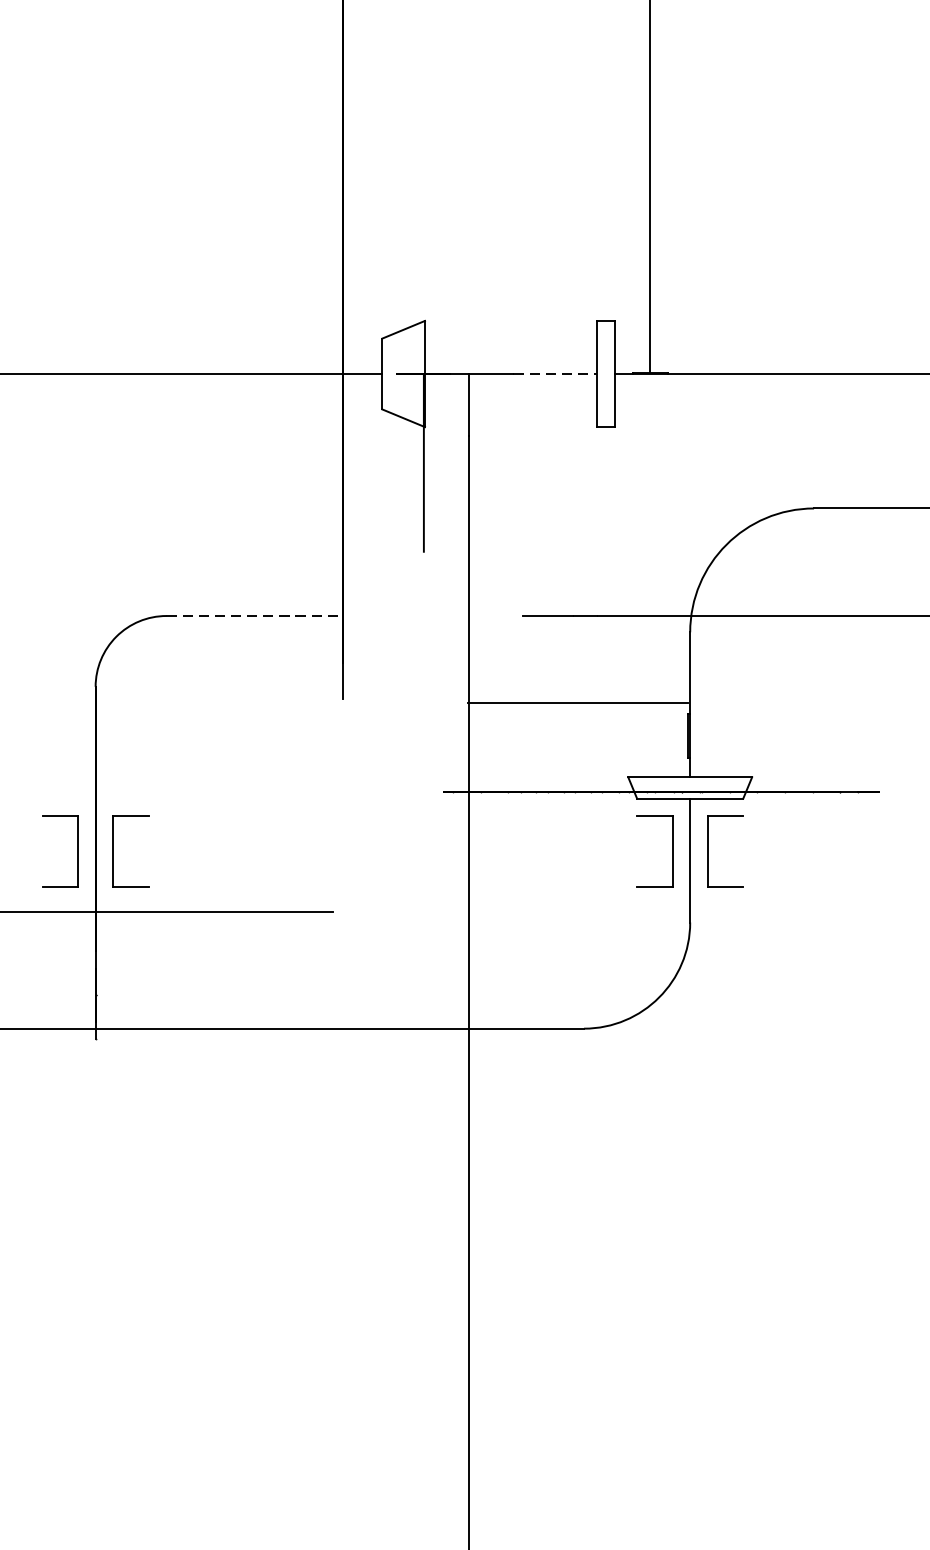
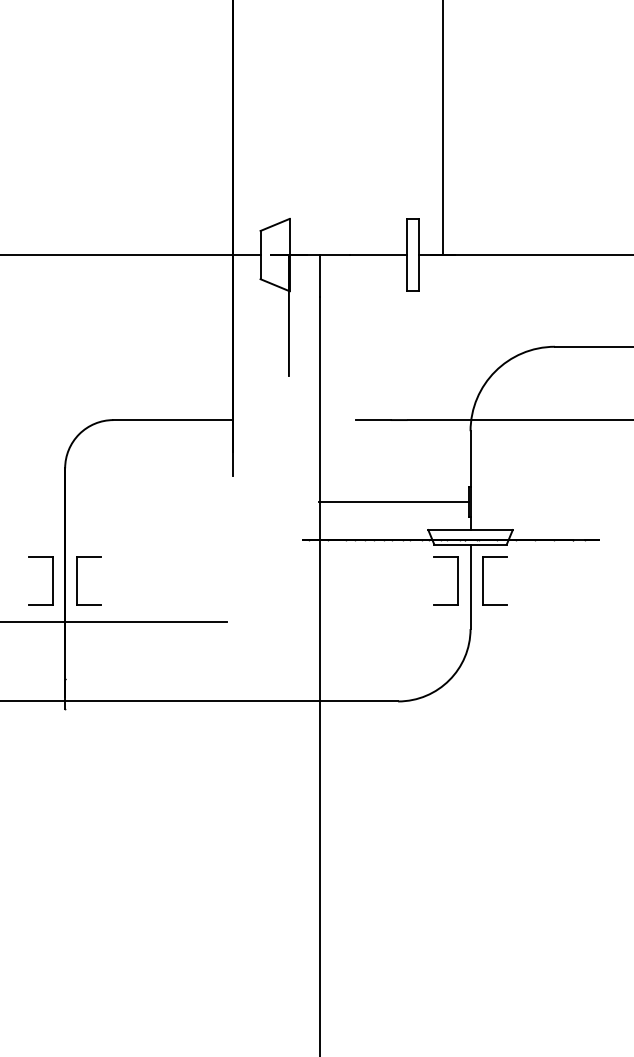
line: (555, 374) -> (378, 255), dashed -> solid
line: (254, 616) -> (173, 420), dashed -> solid
line: (578, 703) -> (394, 501), moved

